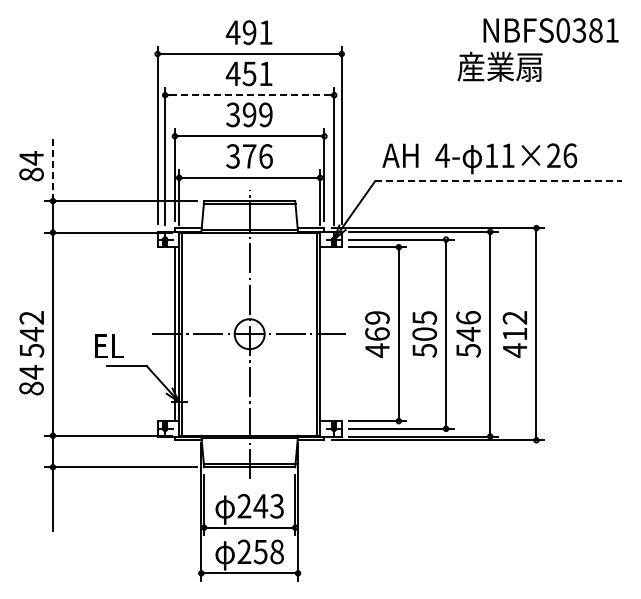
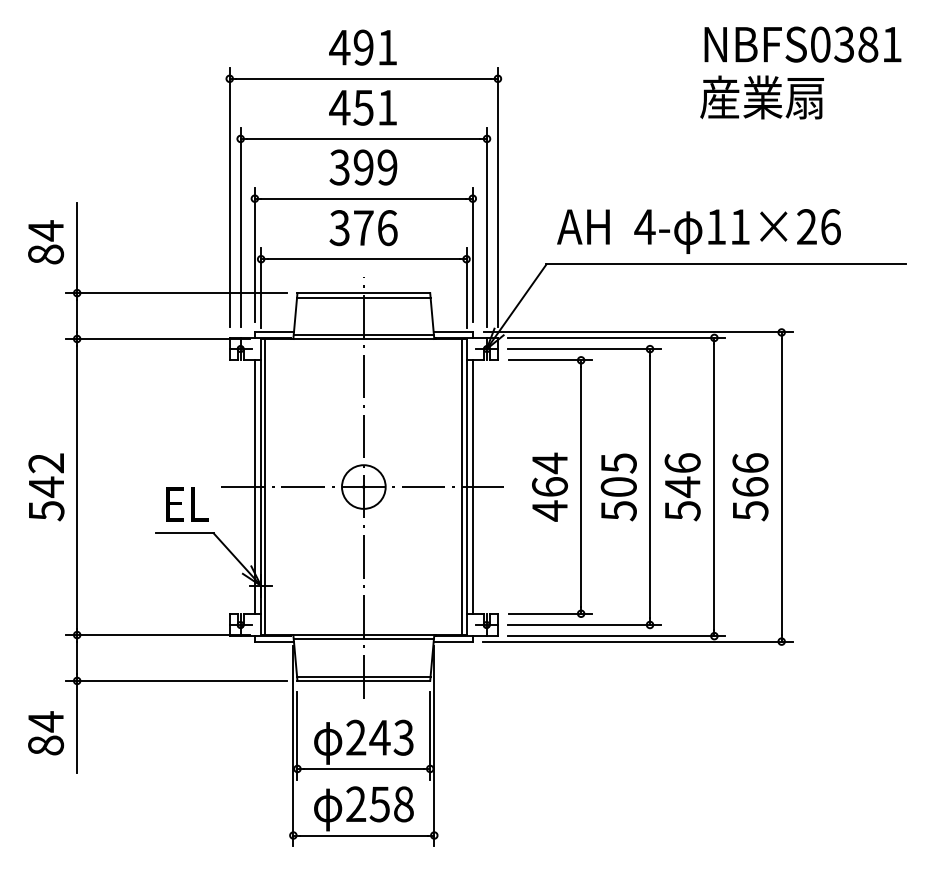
text: (499, 66) -> (761, 97), moved
line: (250, 95) -> (365, 139), dashed -> solid
line: (52, 170) -> (76, 248), dashed -> solid
line: (498, 181) -> (726, 264), dashed -> solid
text: (377, 317) -> (550, 462), 469 -> 464
line: (324, 334) -> (472, 487), added
text: (514, 334) -> (749, 487), 412 -> 566
text: (109, 345) -> (187, 503), moved
text: (31, 380) -> (45, 733), moved

